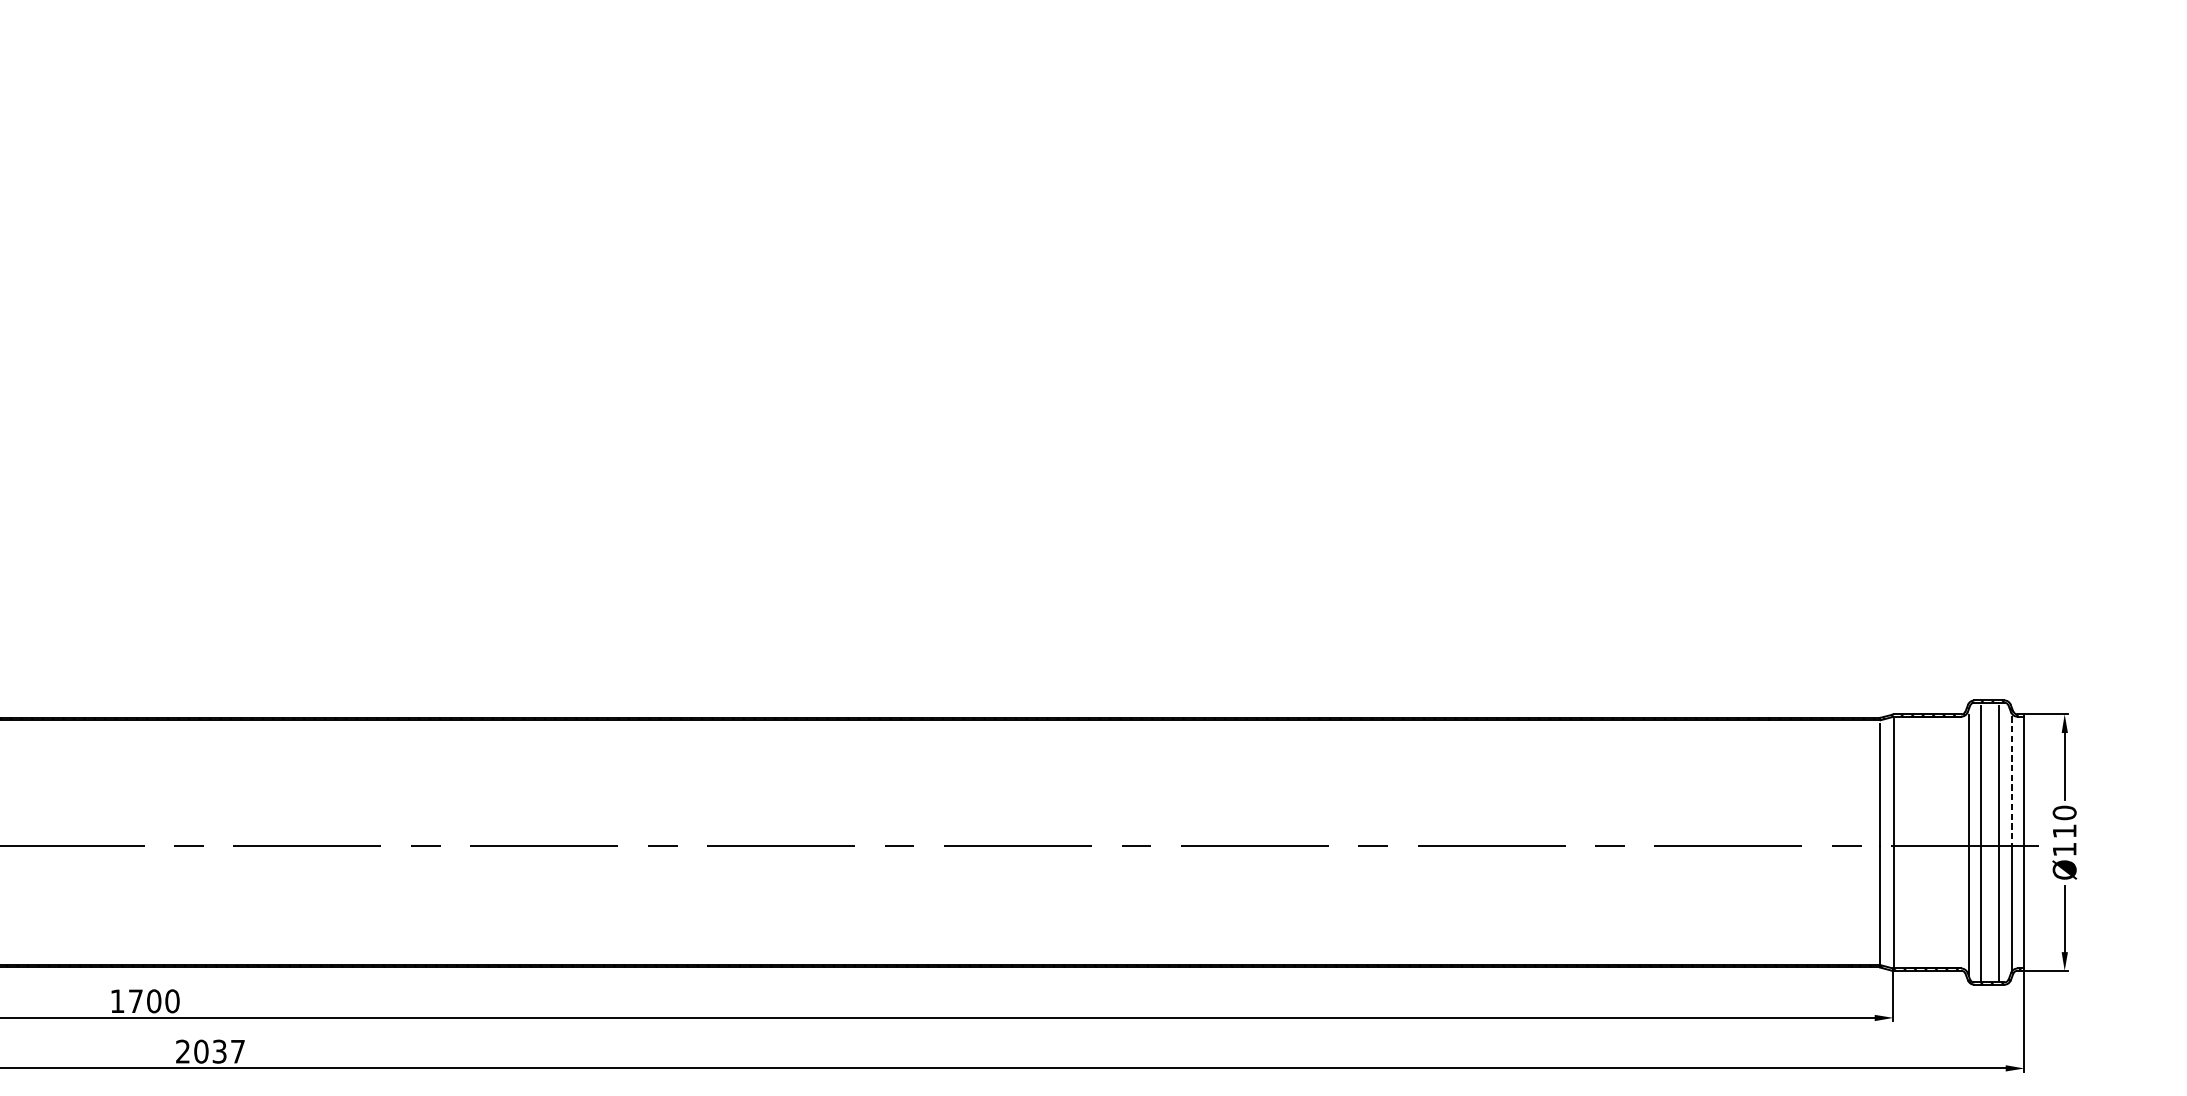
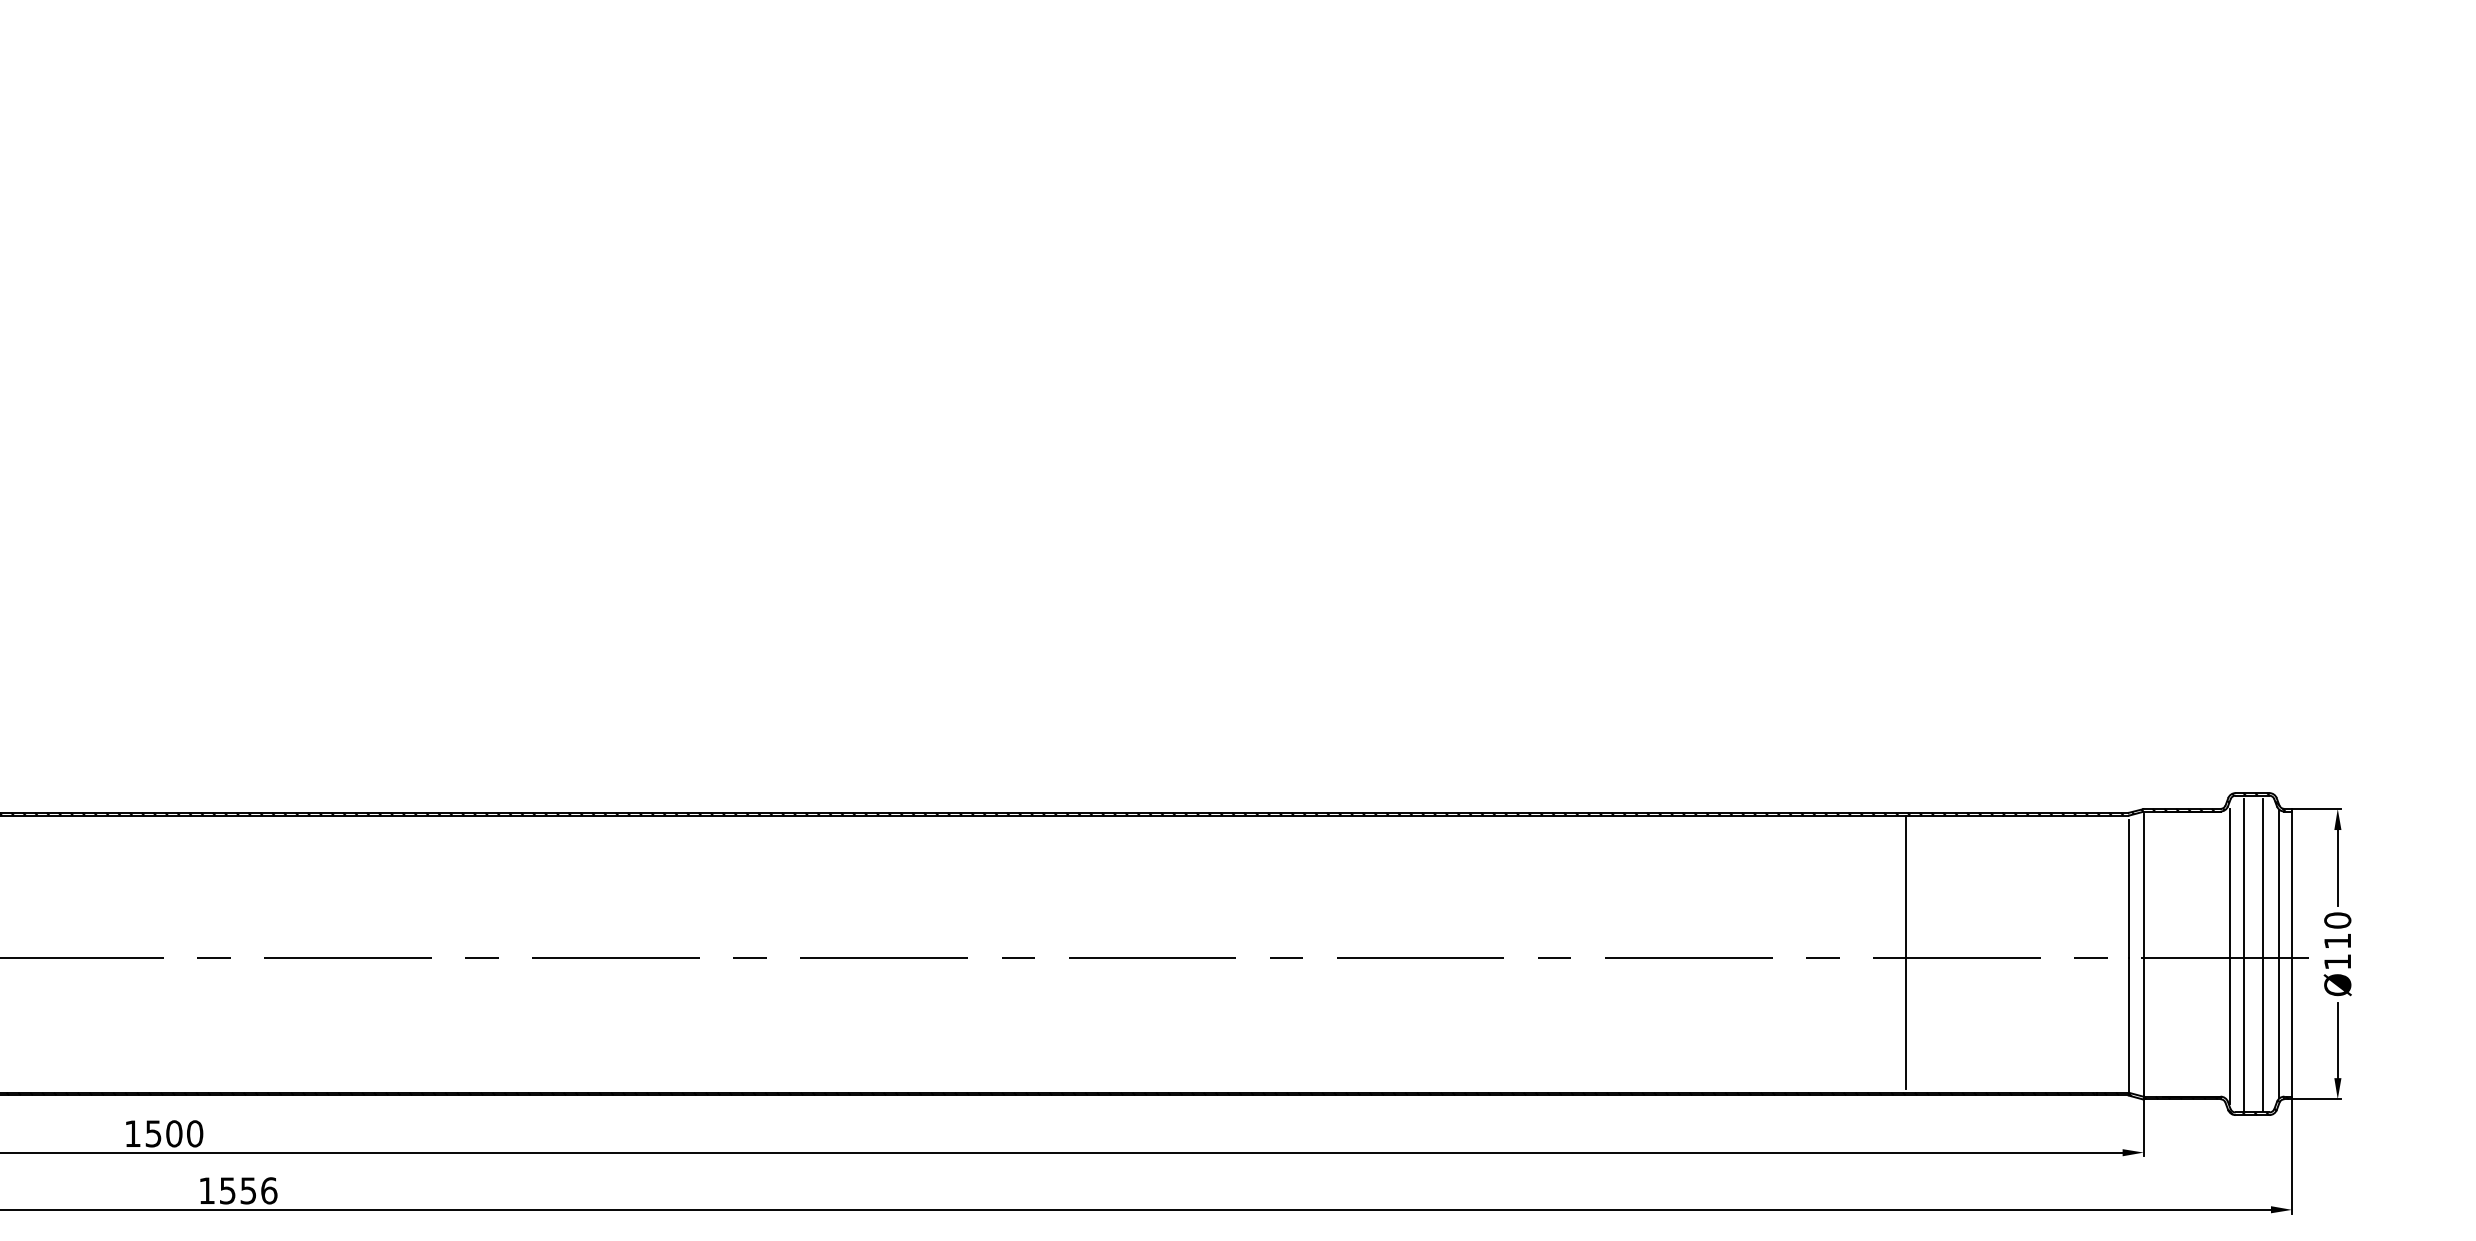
line: (2012, 782) -> (2278, 885), dashed -> solid
line: (1683, 841) -> (1906, 952), added
text: (135, 1001) -> (153, 1133), 1700 -> 1500
text: (210, 1051) -> (238, 1190), 2037 -> 1556

